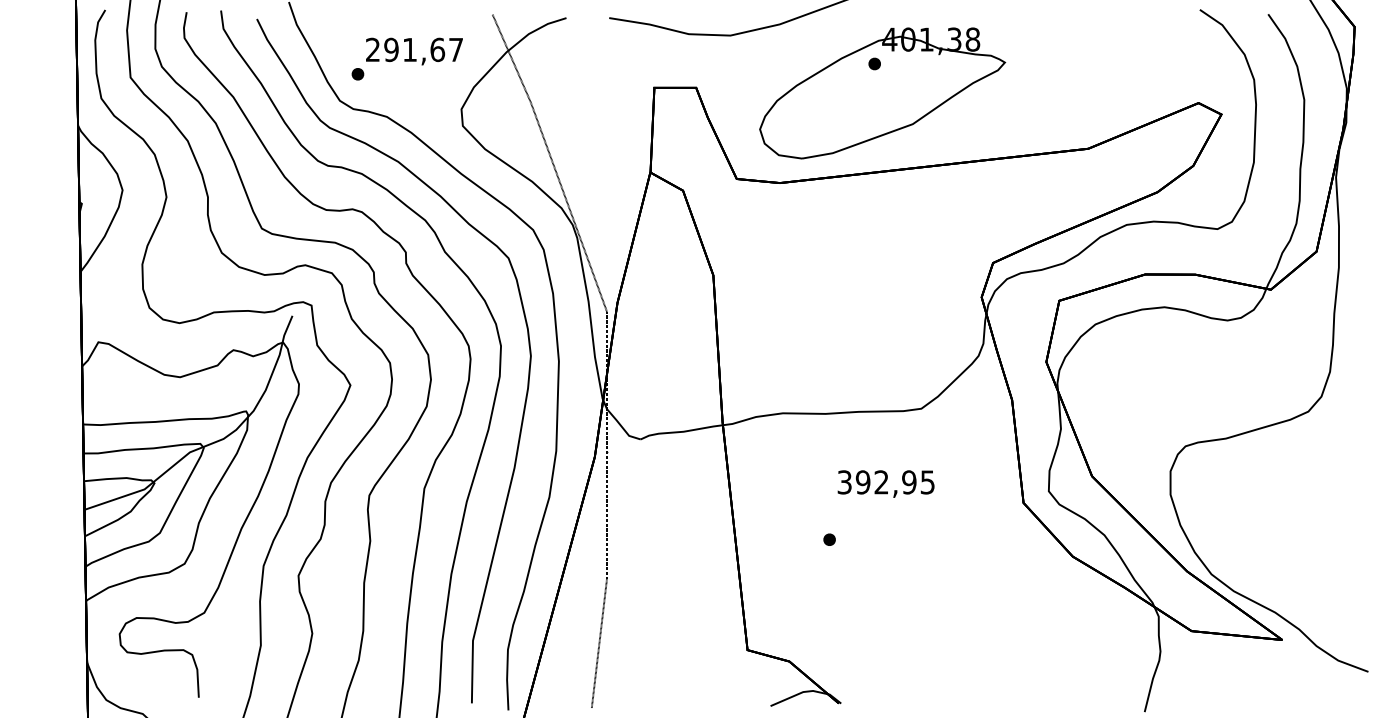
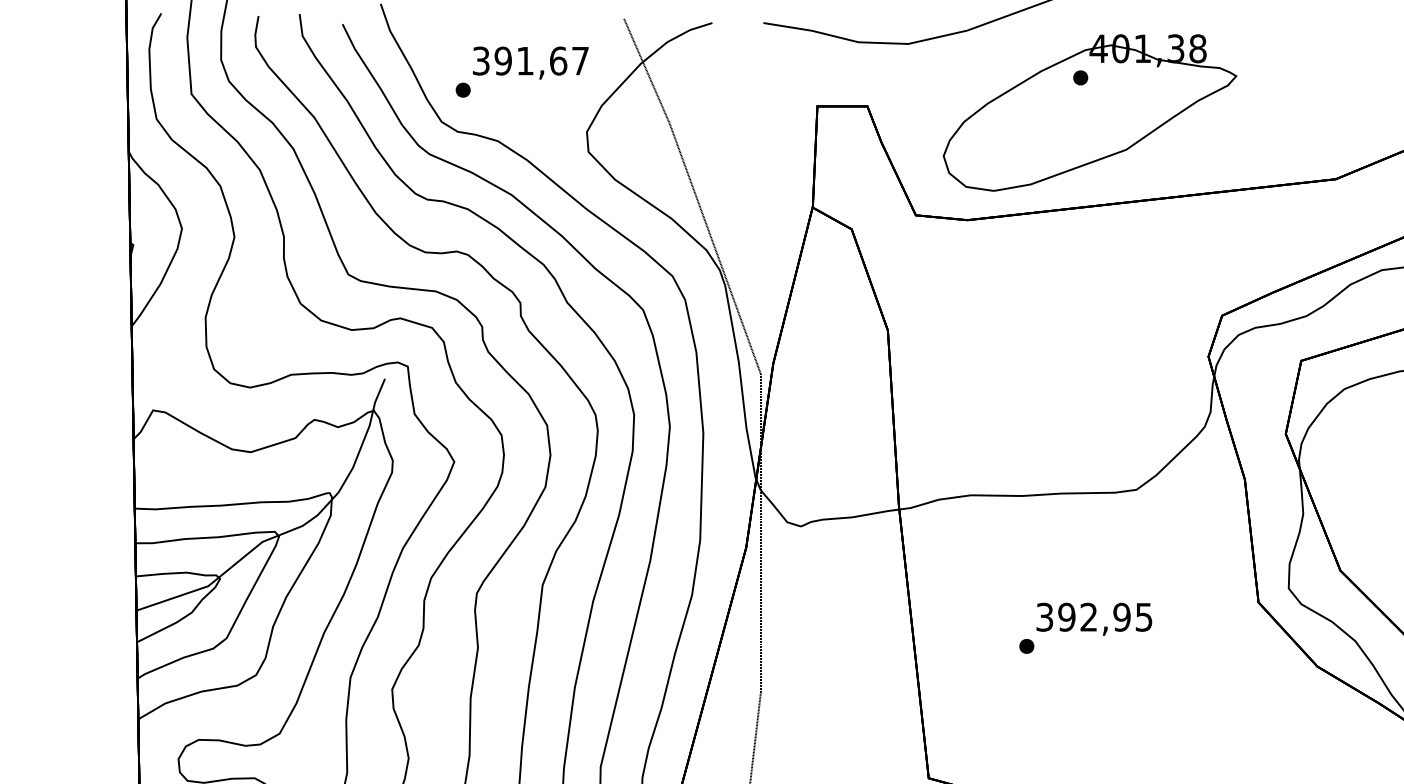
text: (372, 50) -> (480, 61), 291,67 -> 391,67
text: (885, 483) -> (1093, 618), moved

